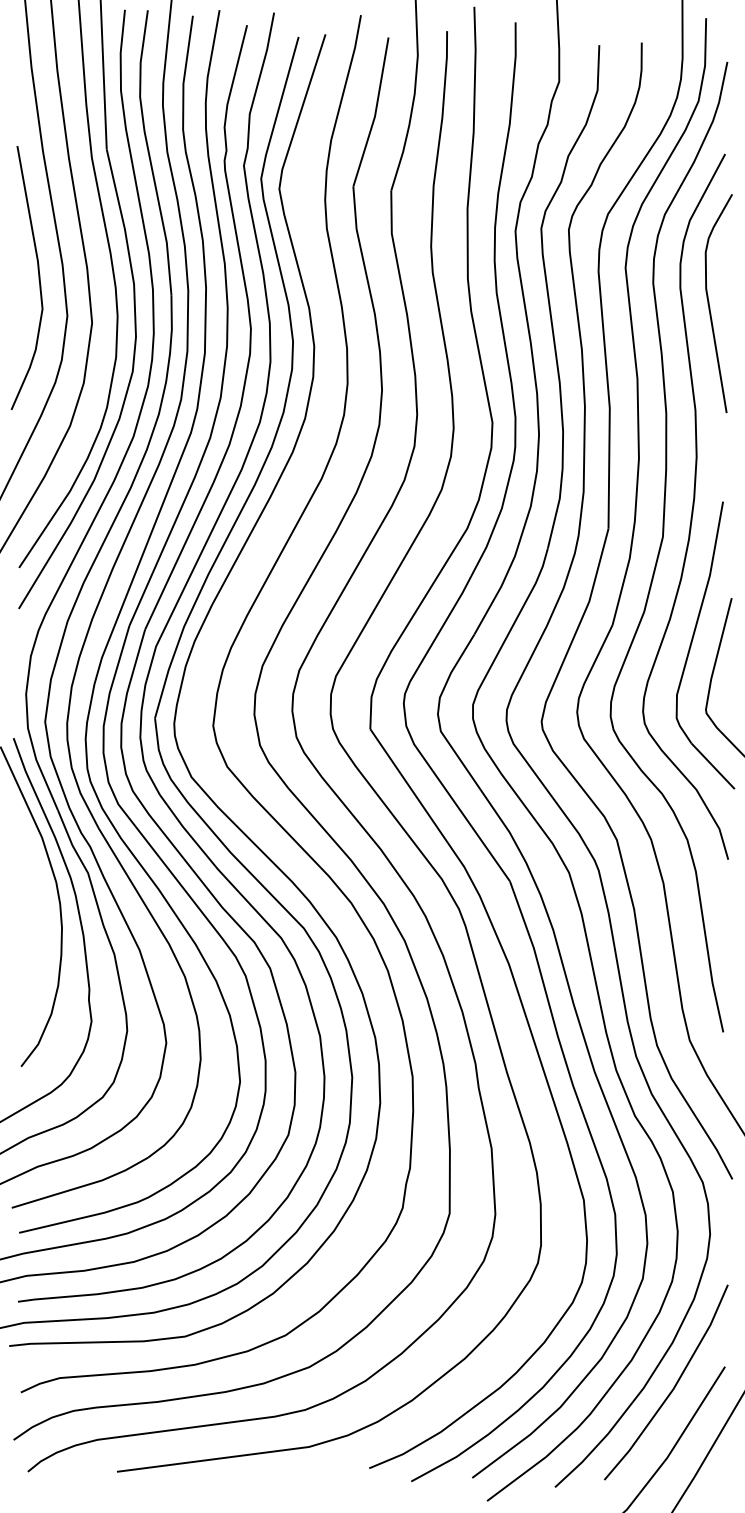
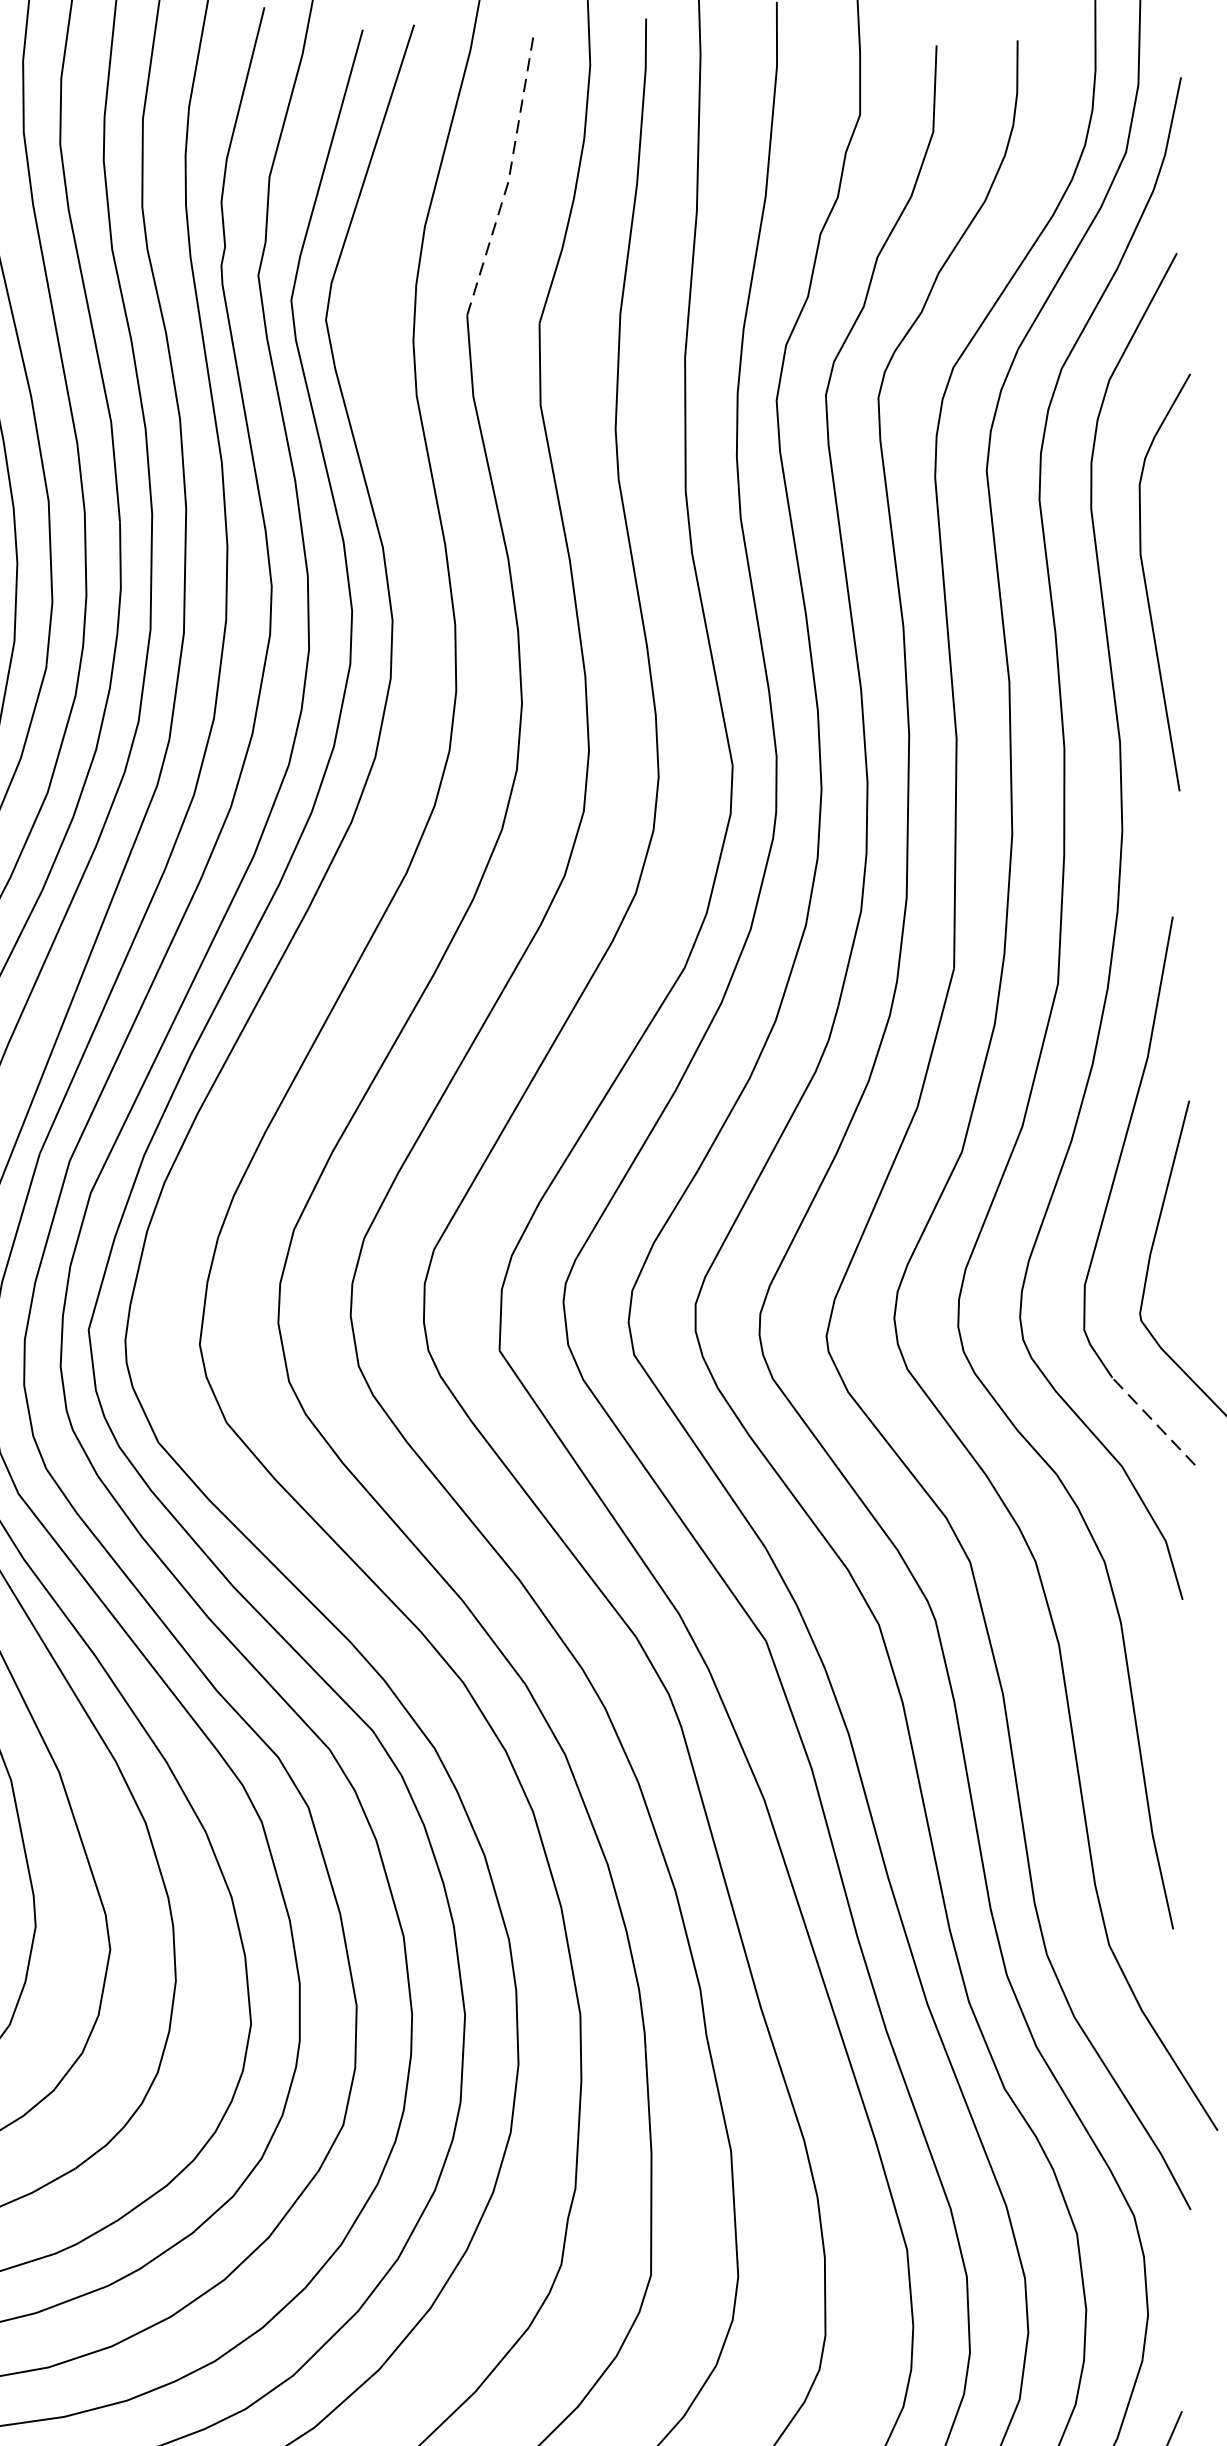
line: (375, 113) -> (509, 175), solid -> dashed
curve: (710, 307) -> (1148, 589), moved
line: (712, 765) -> (1152, 1420), solid -> dashed

